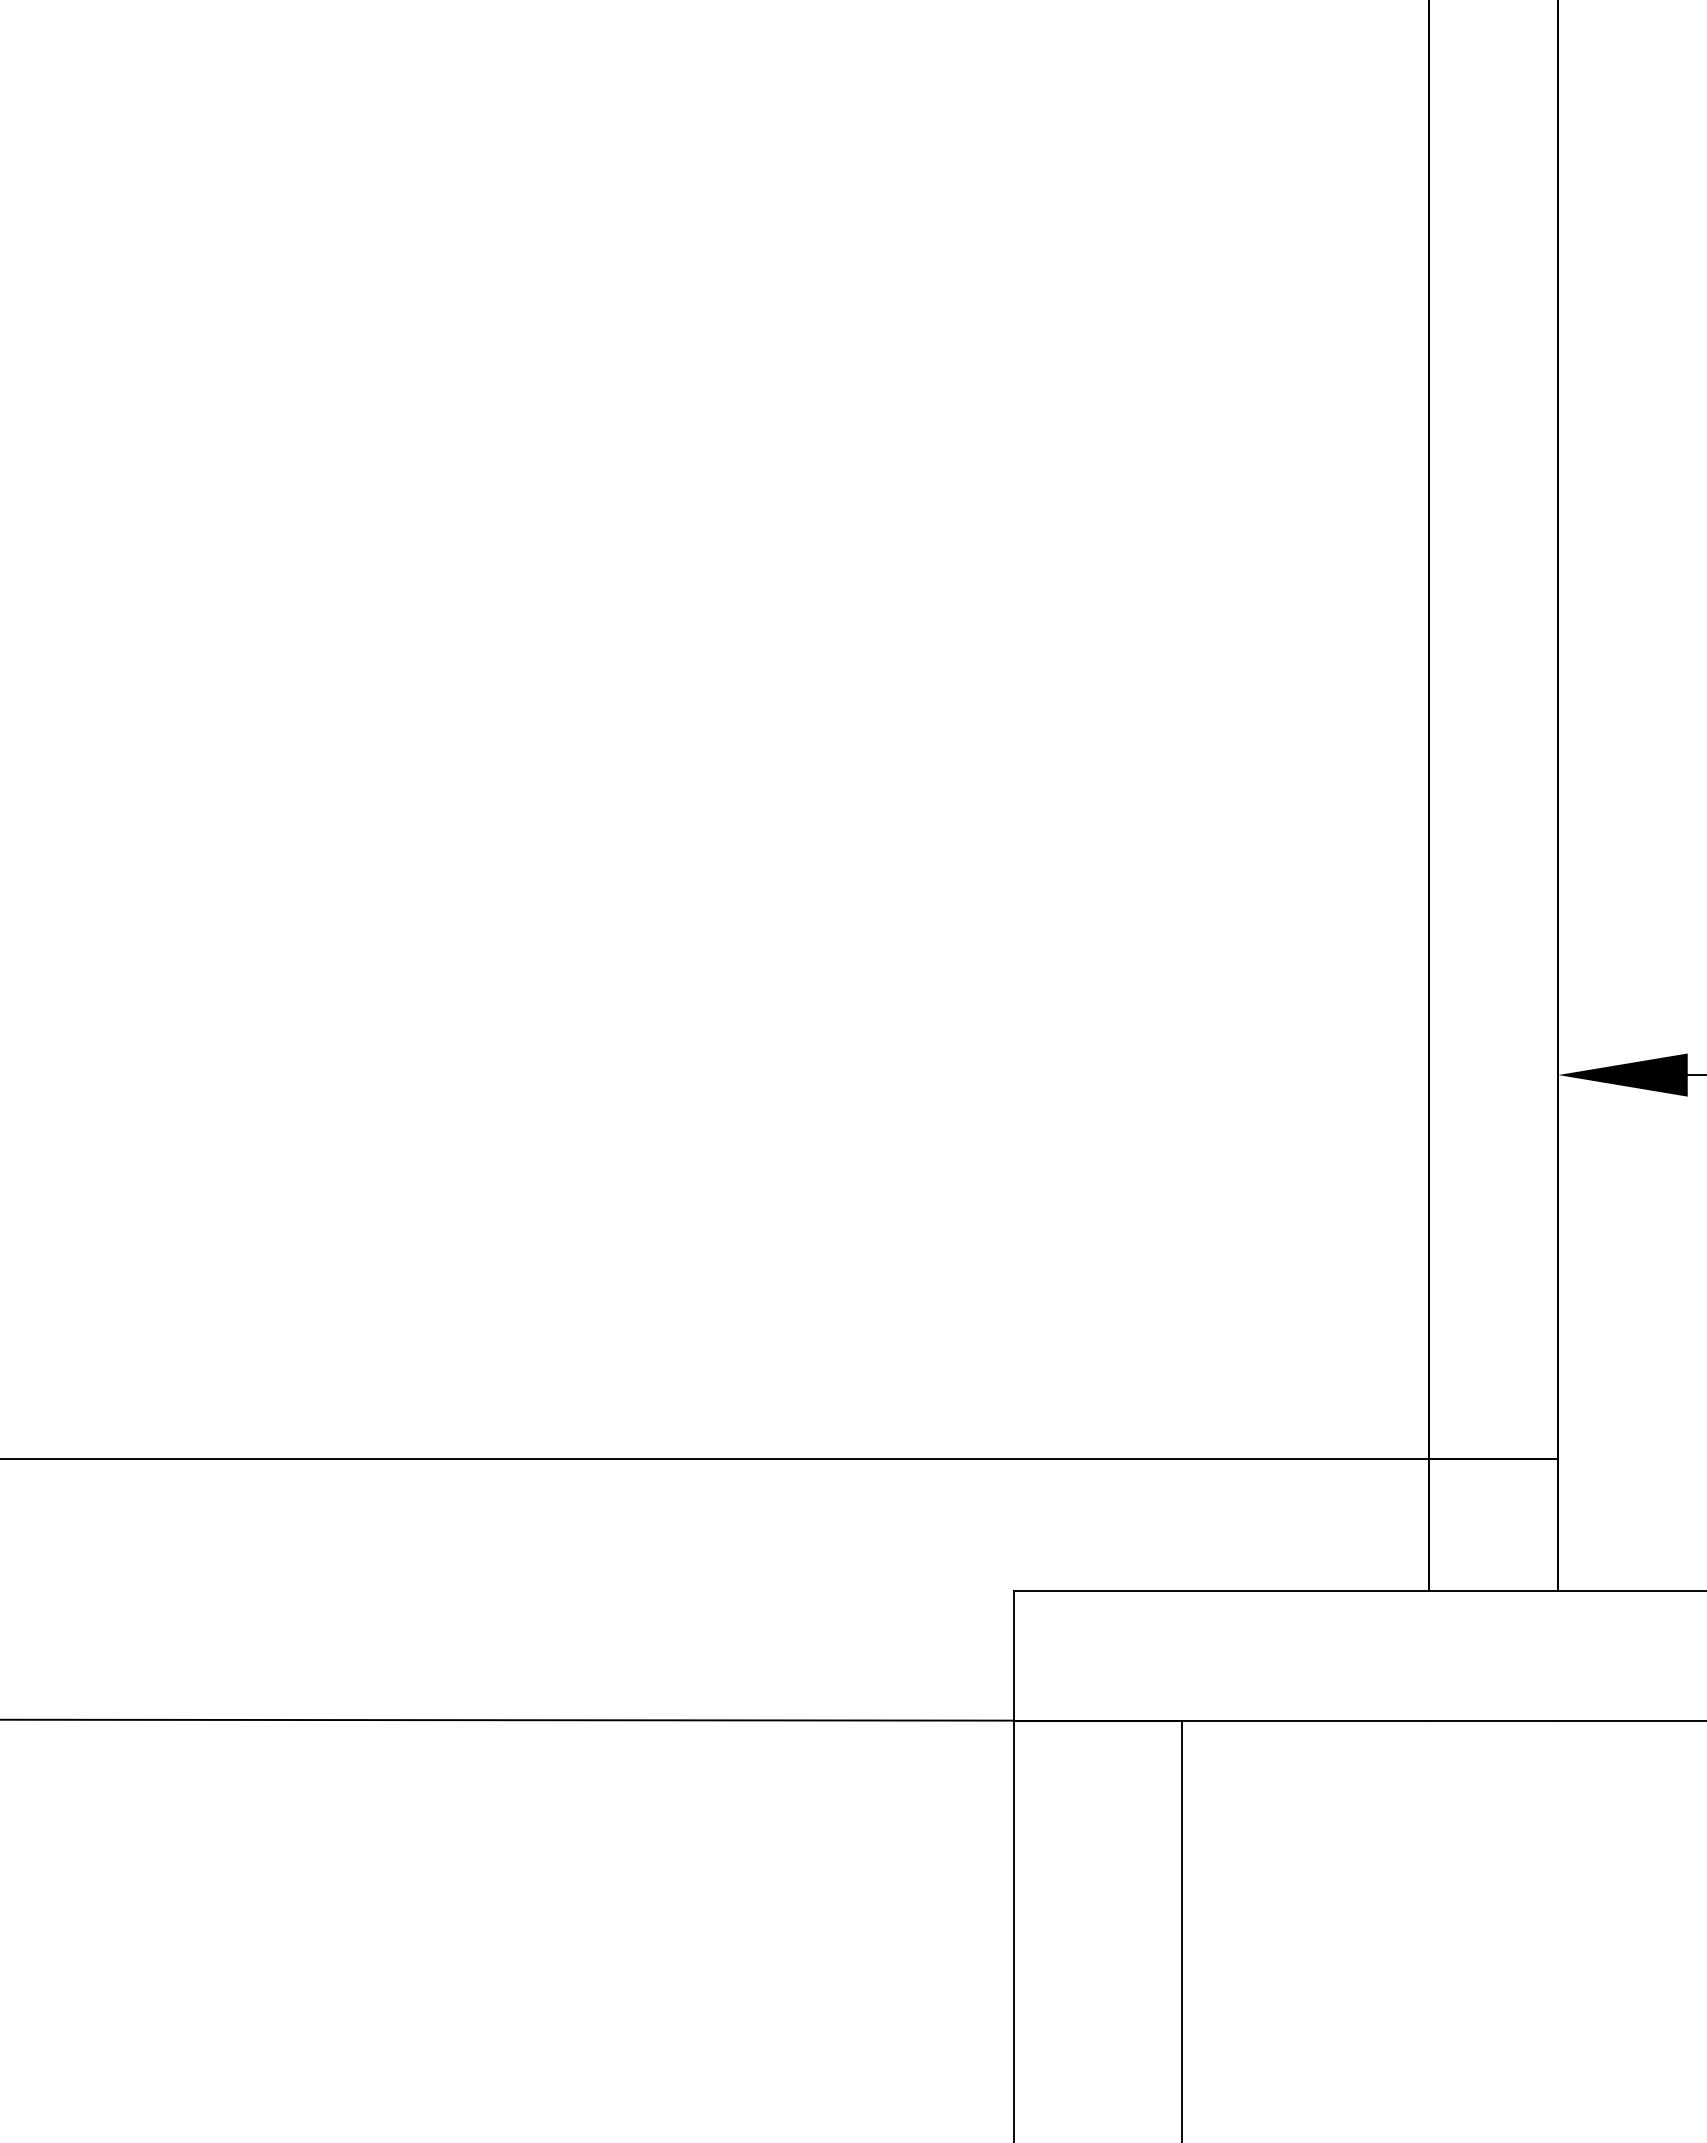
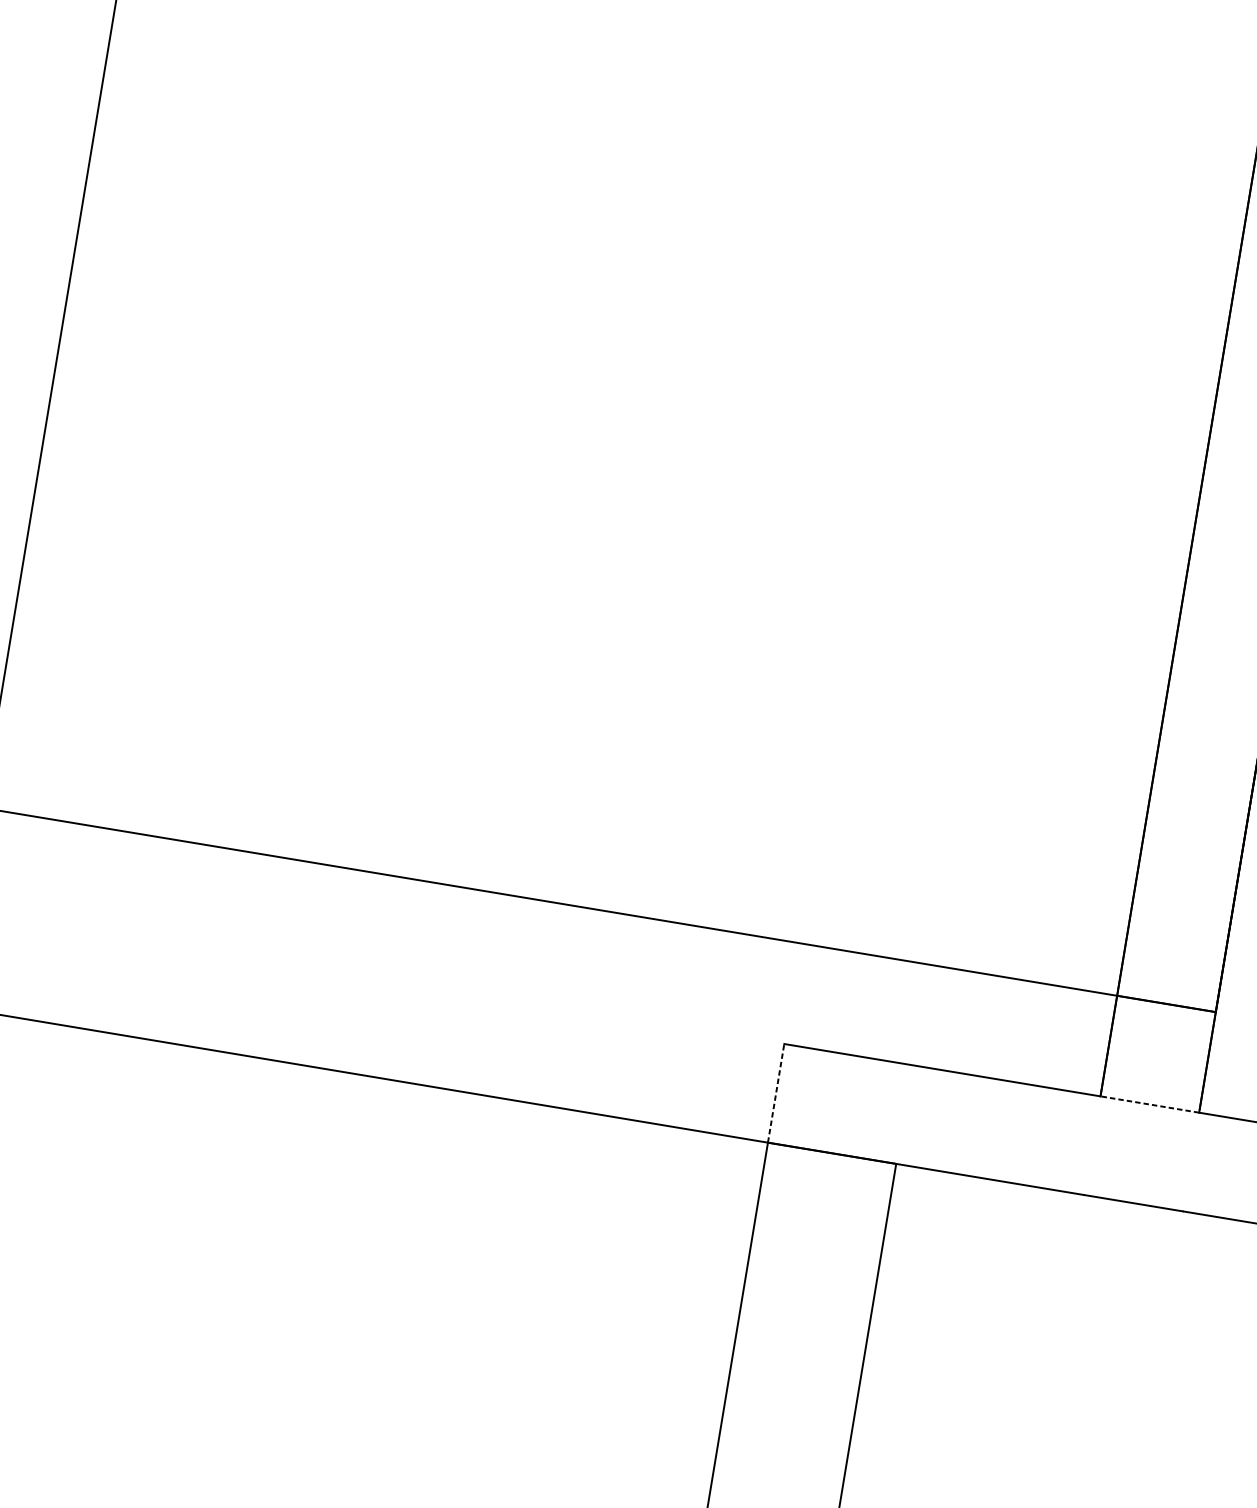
line: (1493, 1591) -> (1149, 1104), solid -> dashed
line: (1013, 1655) -> (775, 1092), solid -> dashed

